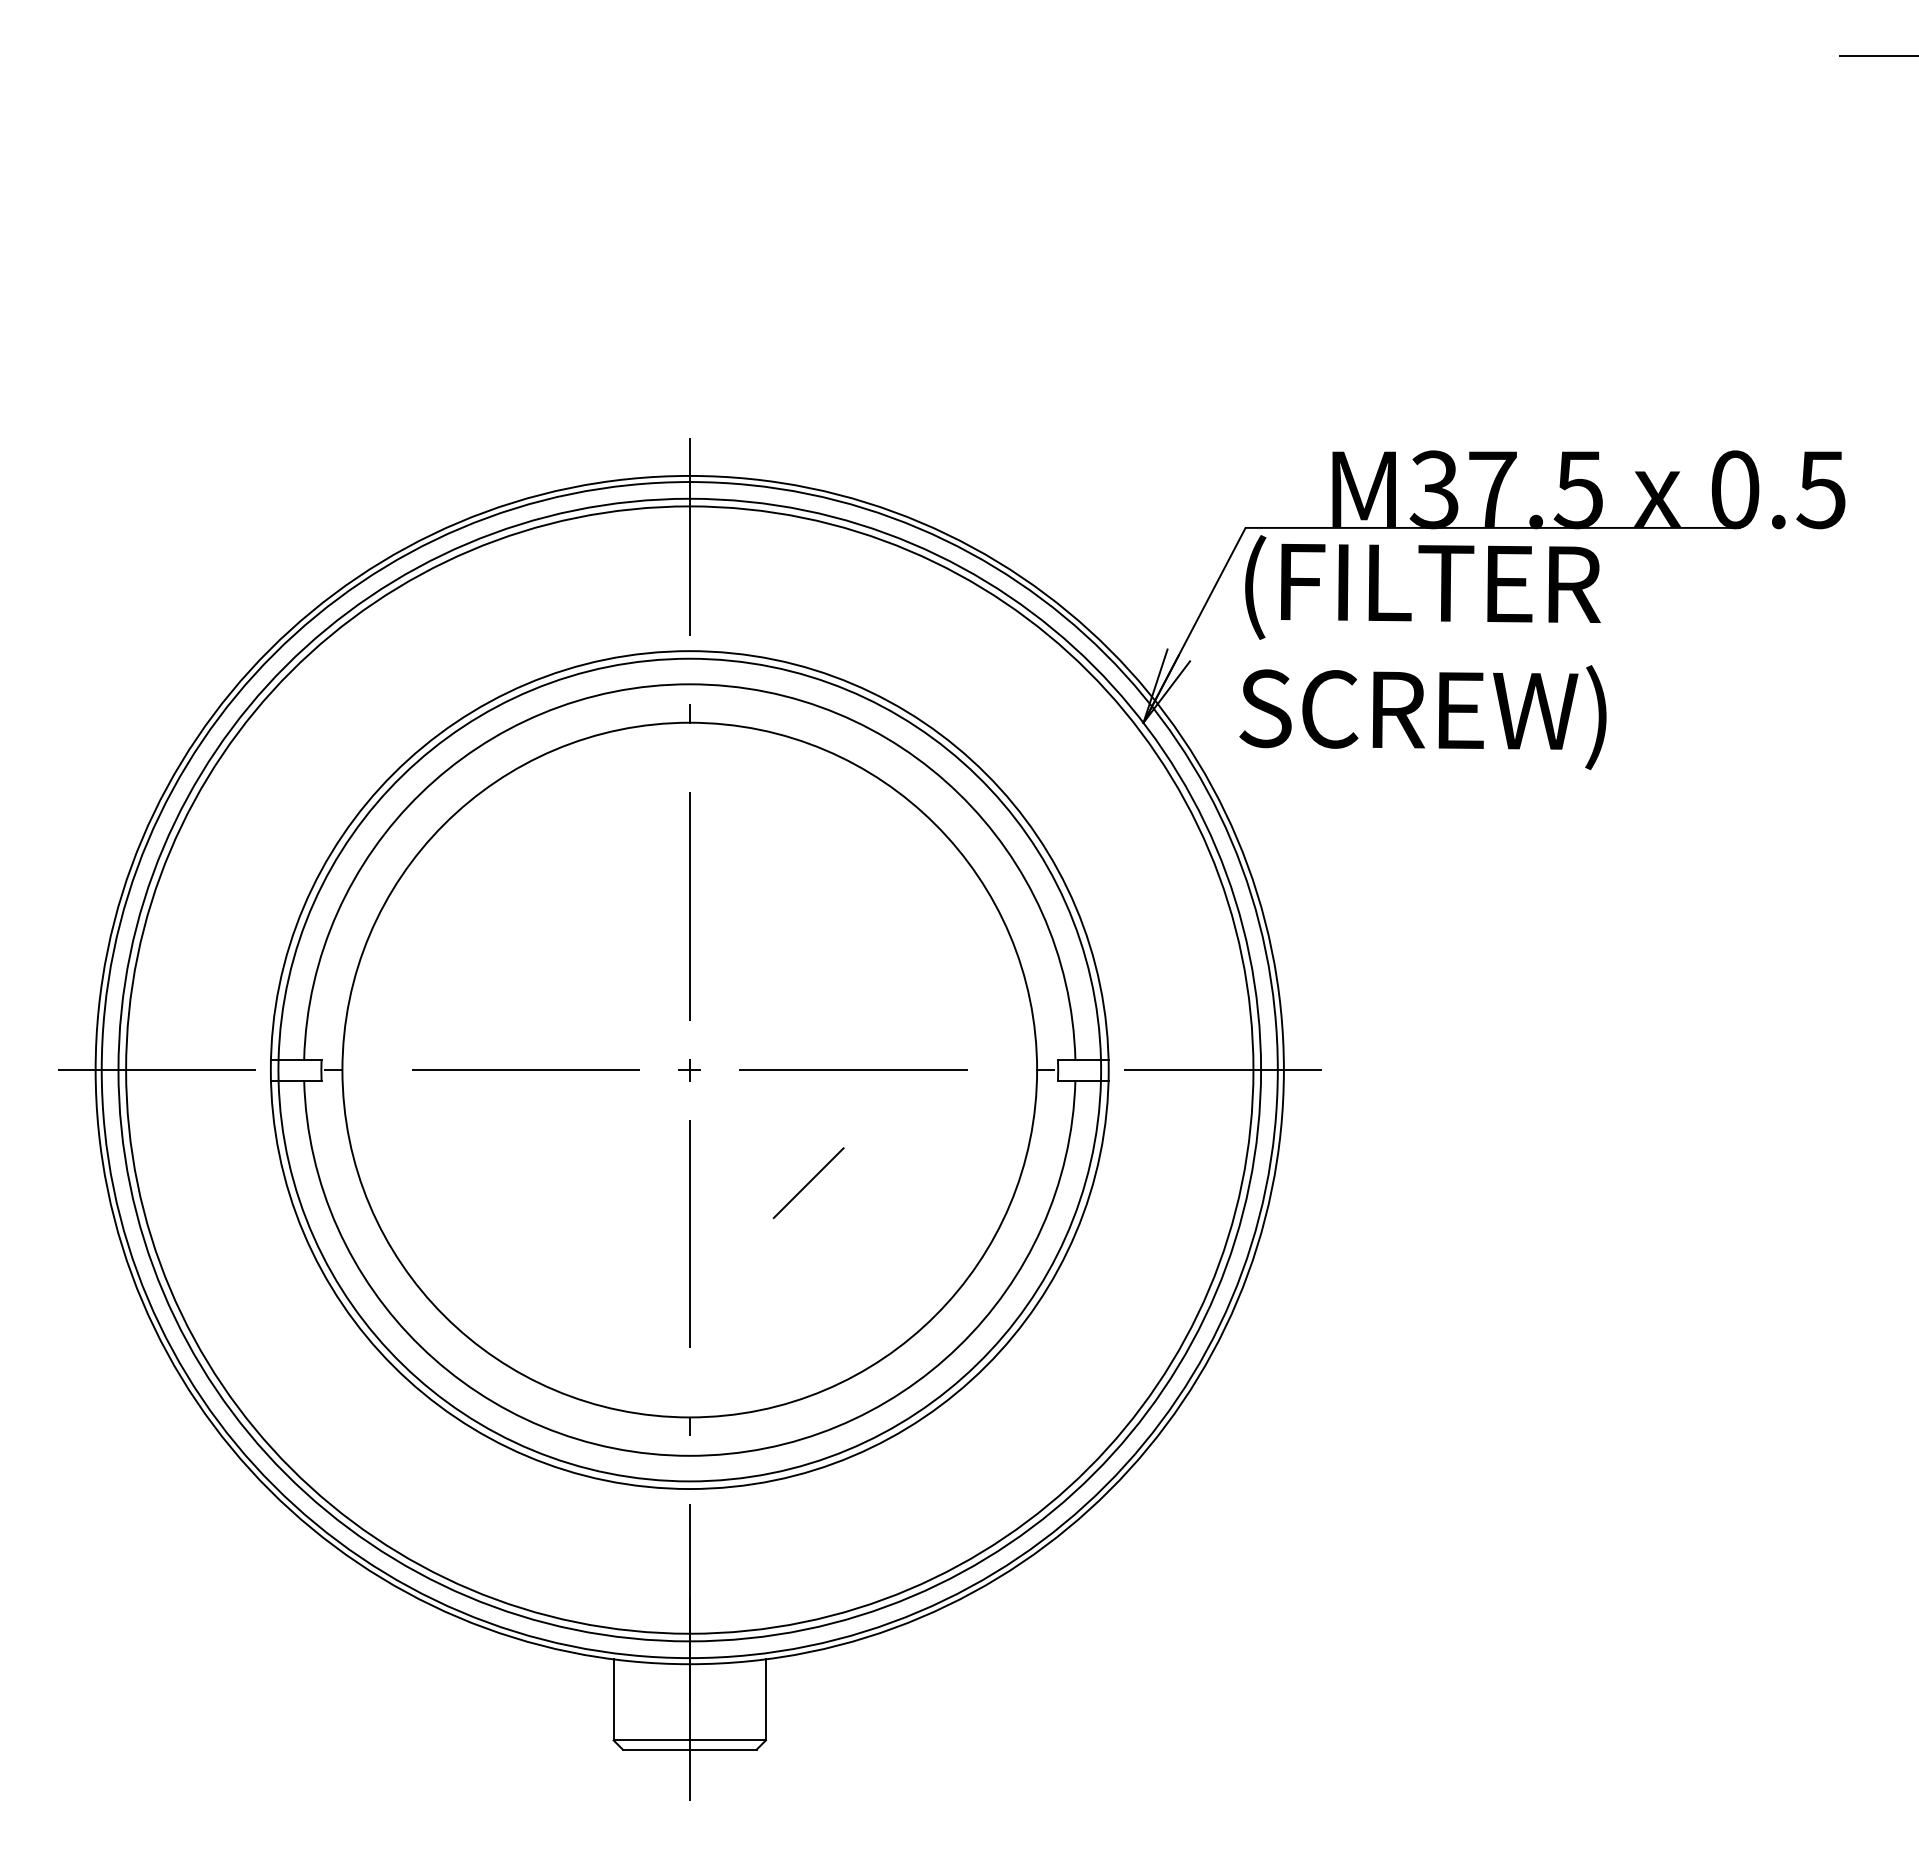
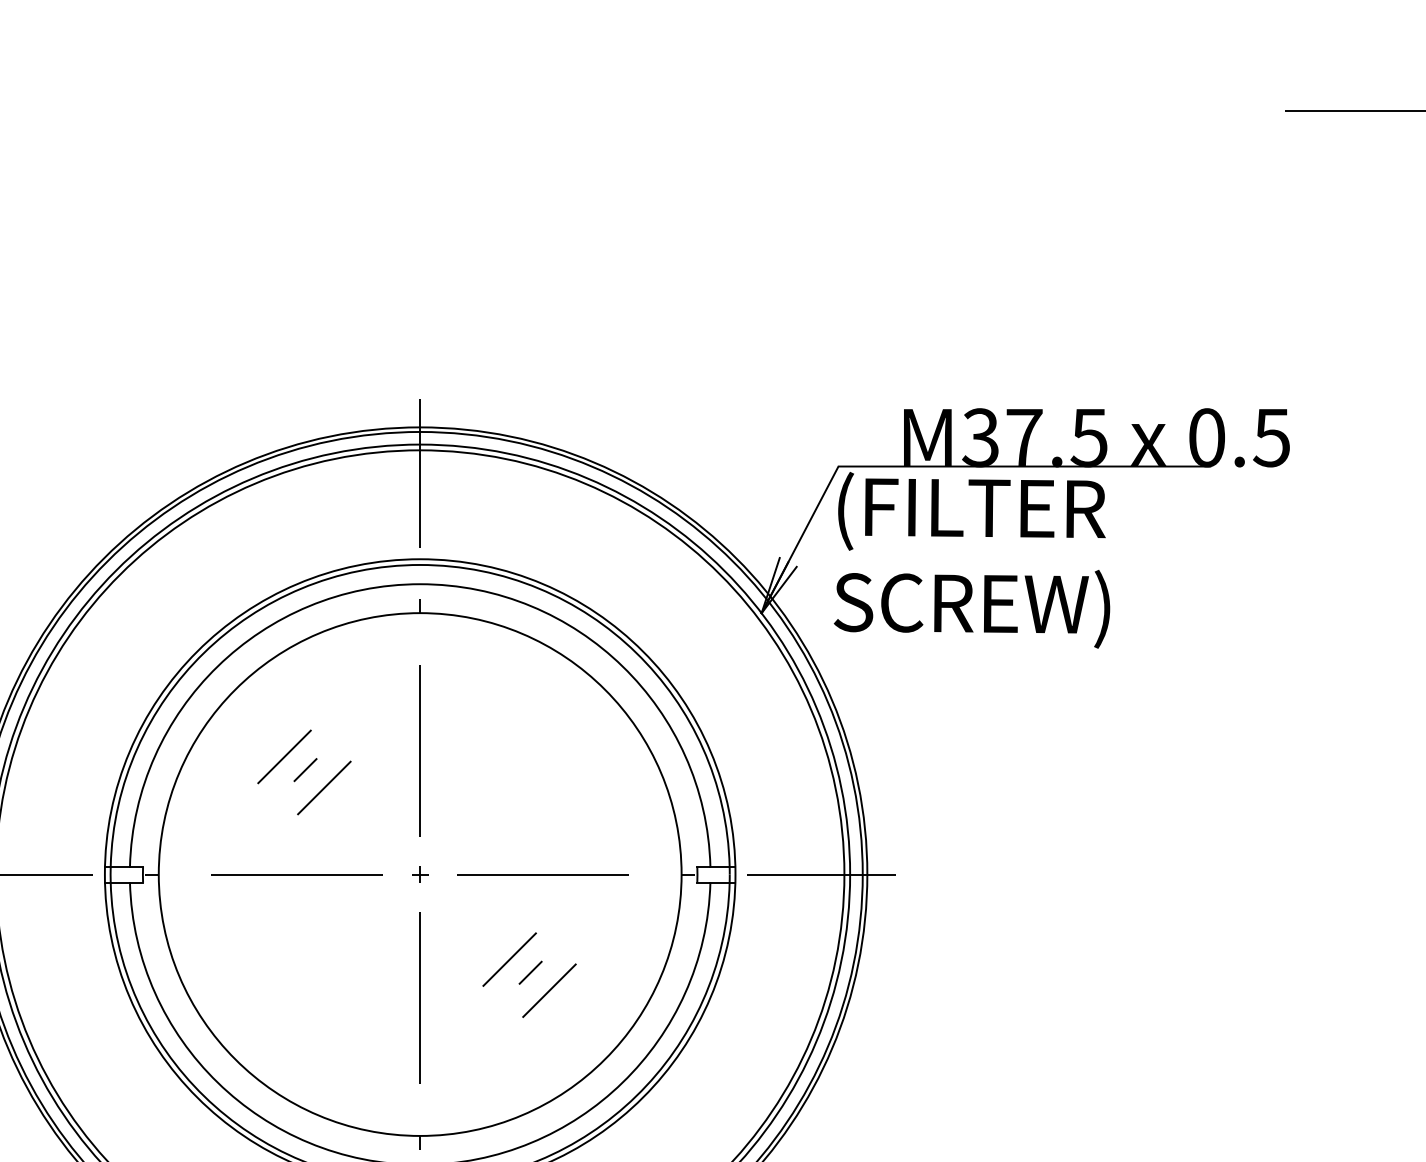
line: (509, 913) -> (284, 756), added
line: (537, 930) -> (305, 769), added
line: (562, 954) -> (324, 787), added
line: (836, 1200) -> (530, 972), added
line: (861, 1224) -> (549, 990), added

